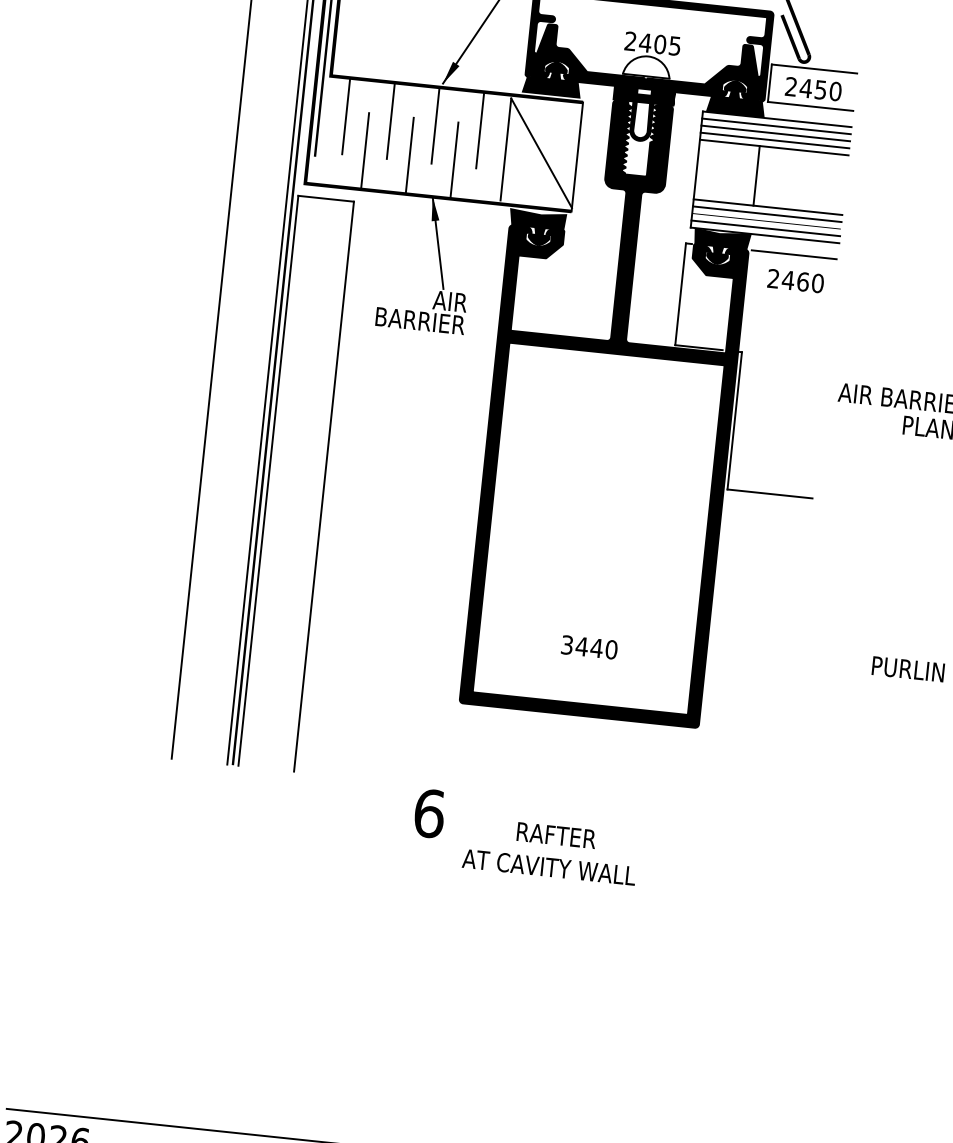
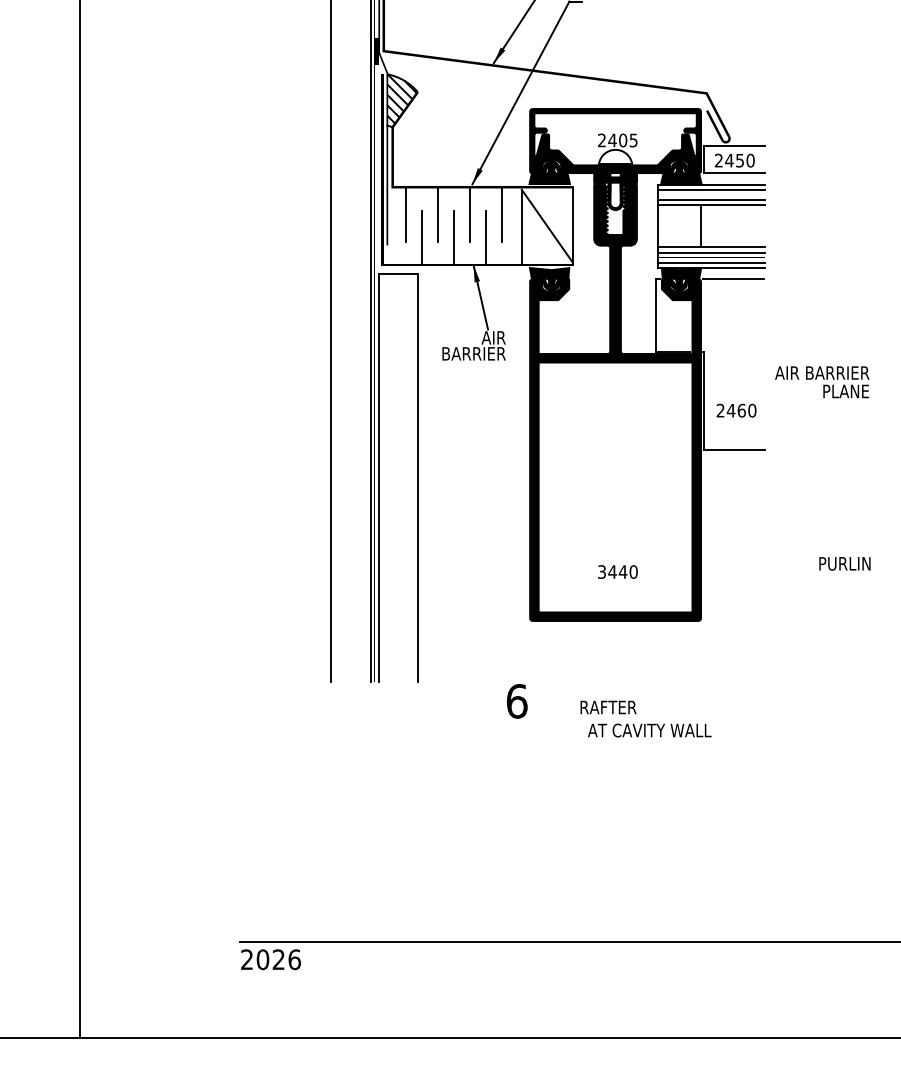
line: (775, 133) -> (711, 194), removed
text: (795, 280) -> (736, 410), moved
text: (548, 867) -> (649, 730), moved

